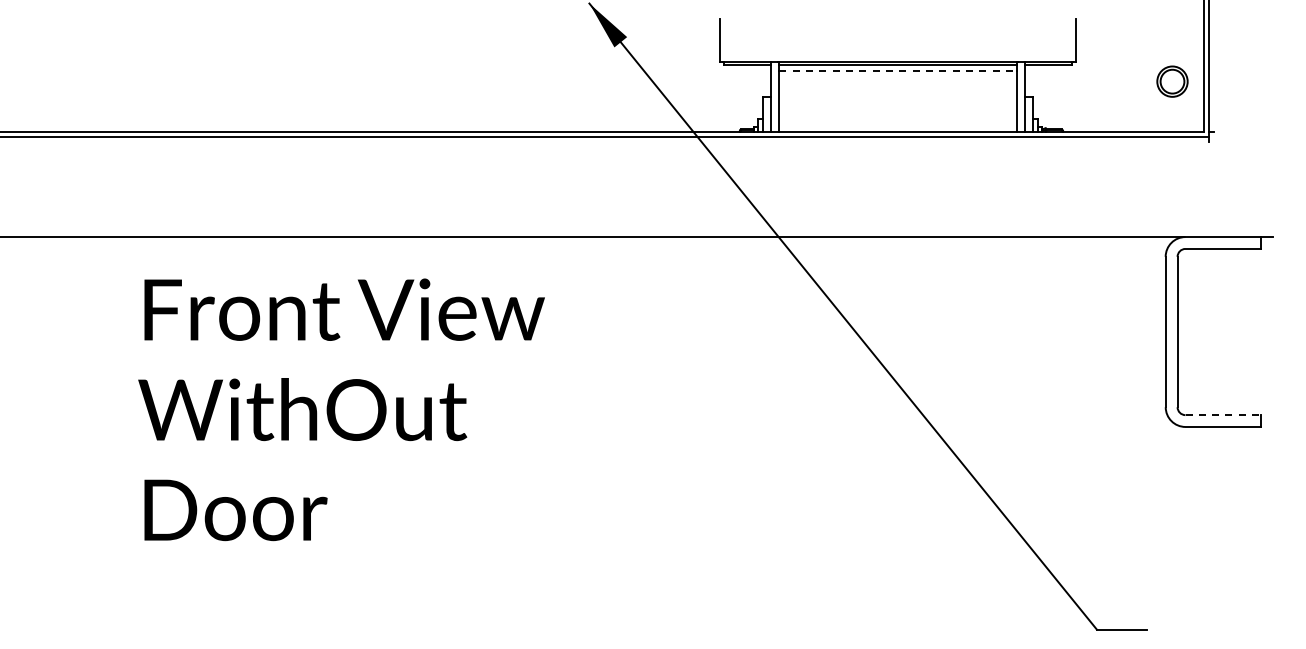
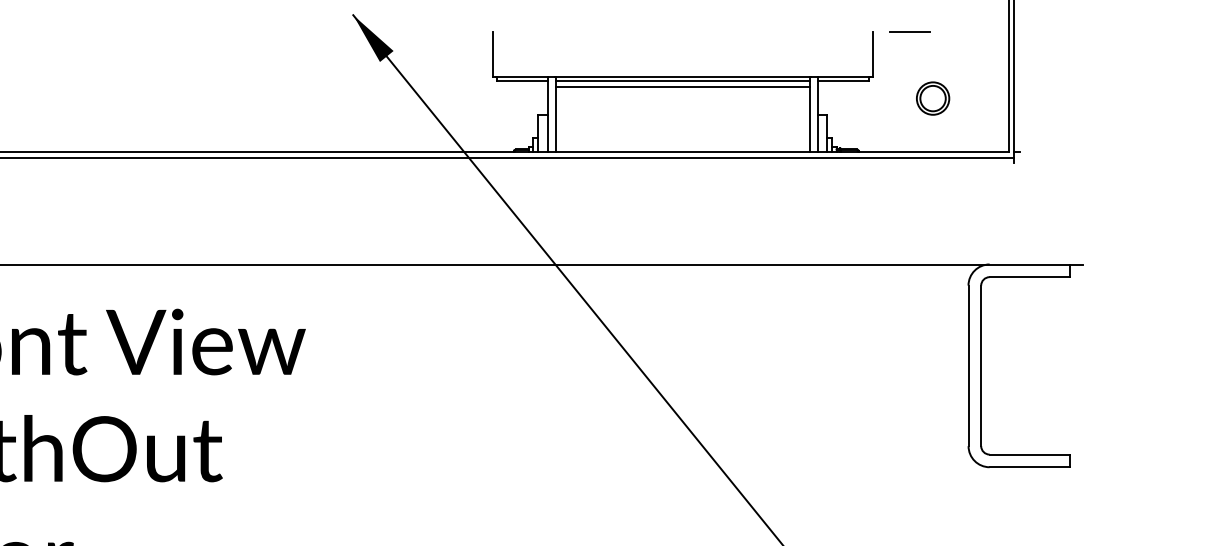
line: (1110, 19) -> (909, 32), added
line: (898, 70) -> (683, 86), dashed -> solid
part: (1172, 81) -> (933, 98), moved
line: (1223, 415) -> (1030, 454), dashed -> solid

